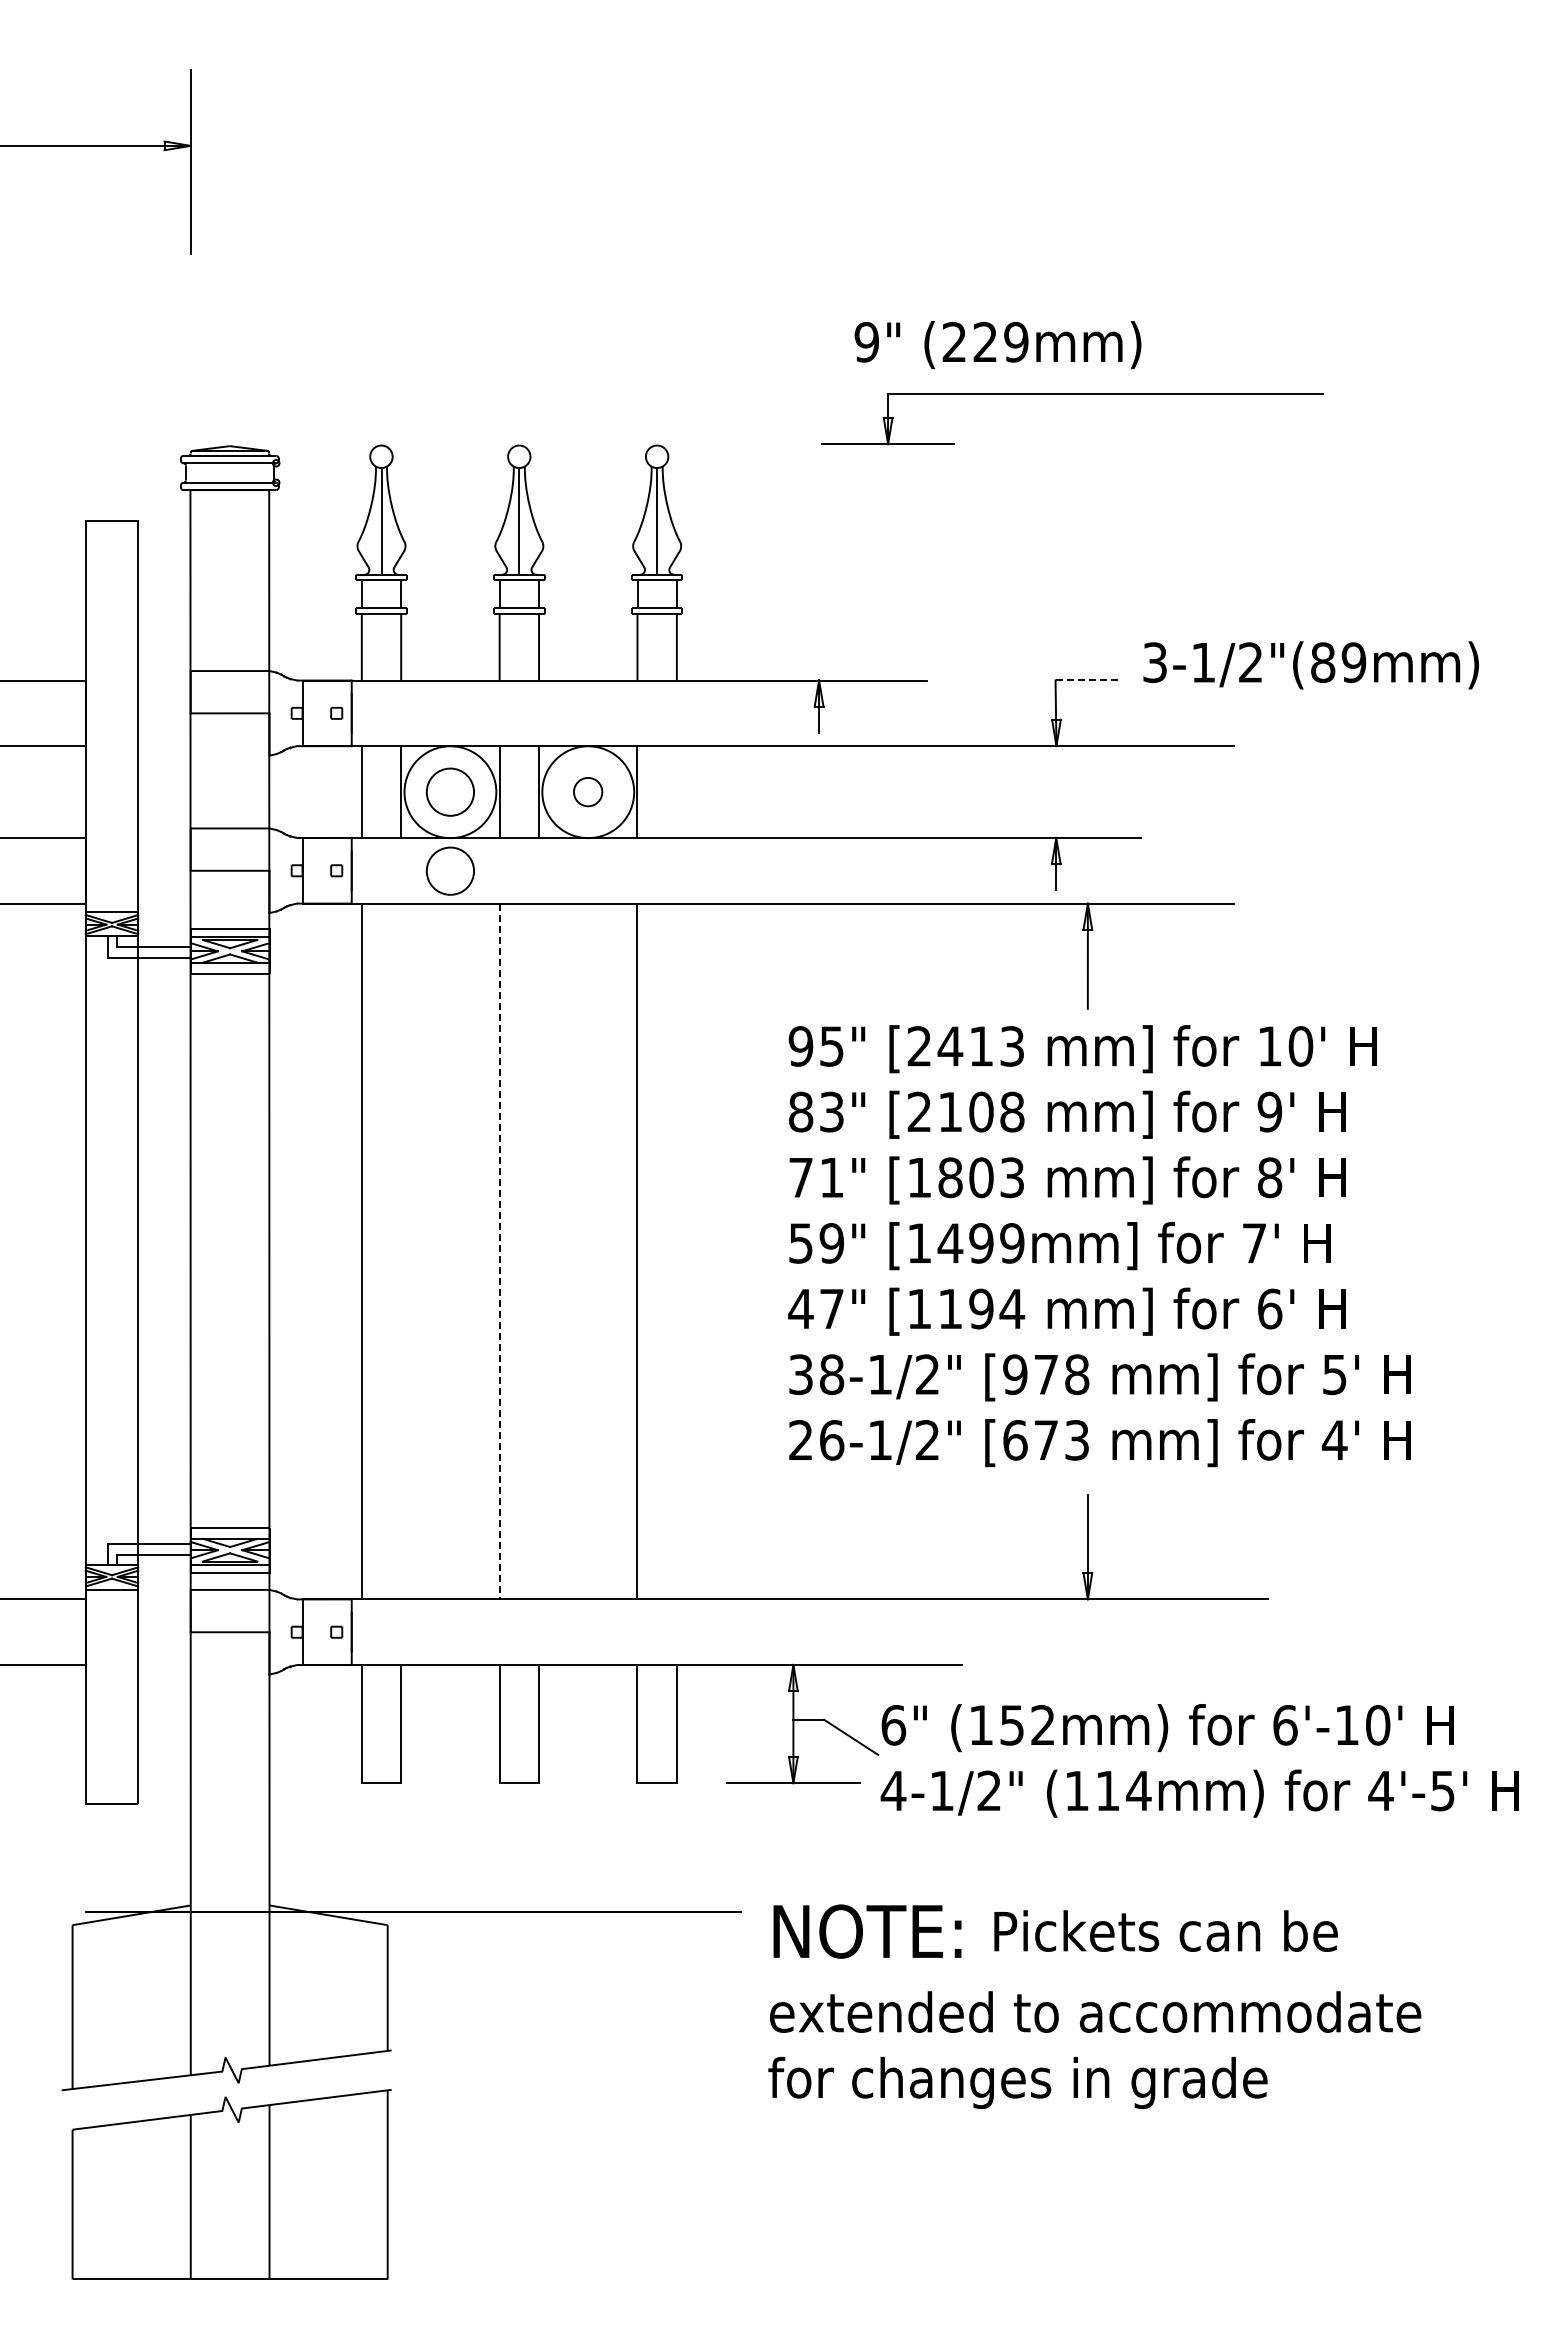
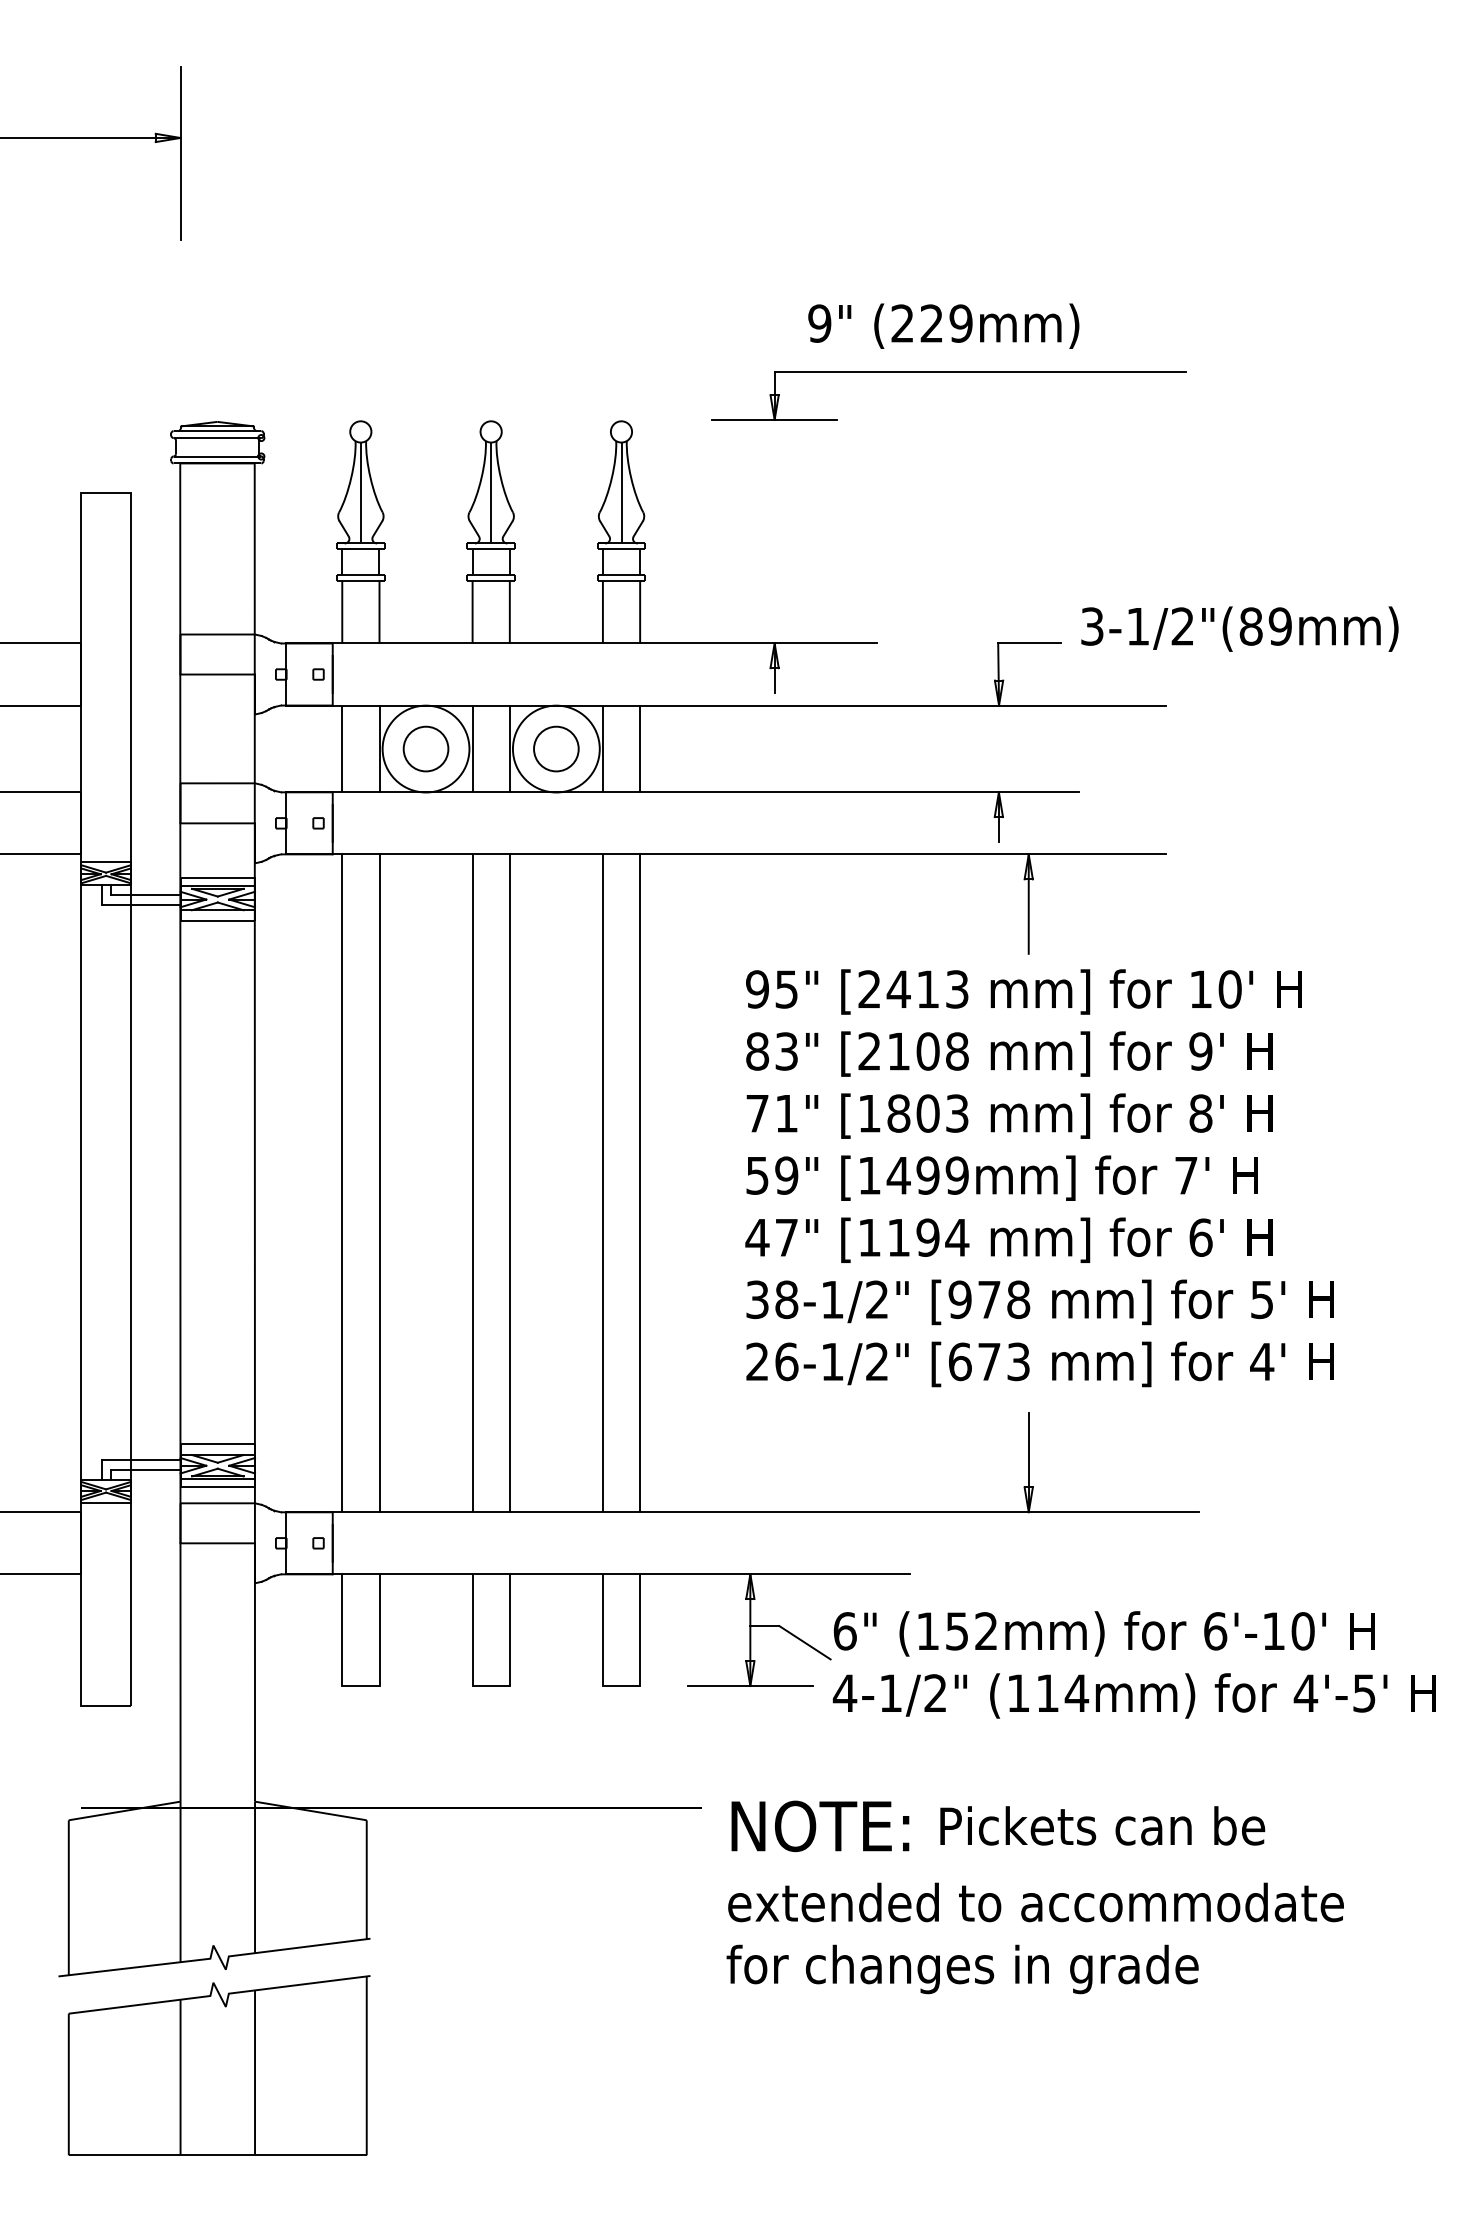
part: (1072, 394) -> (948, 373), moved
line: (1089, 680) -> (1030, 643), dashed -> solid
circle: (587, 791) -> (555, 748), size x1.67
line: (676, 791) -> (639, 748), added
circle: (449, 870) -> (425, 823), removed
line: (401, 1251) -> (379, 1183), added
line: (499, 1251) -> (472, 1183), dashed -> solid
line: (539, 1251) -> (510, 1183), added
line: (676, 1251) -> (639, 1183), added

